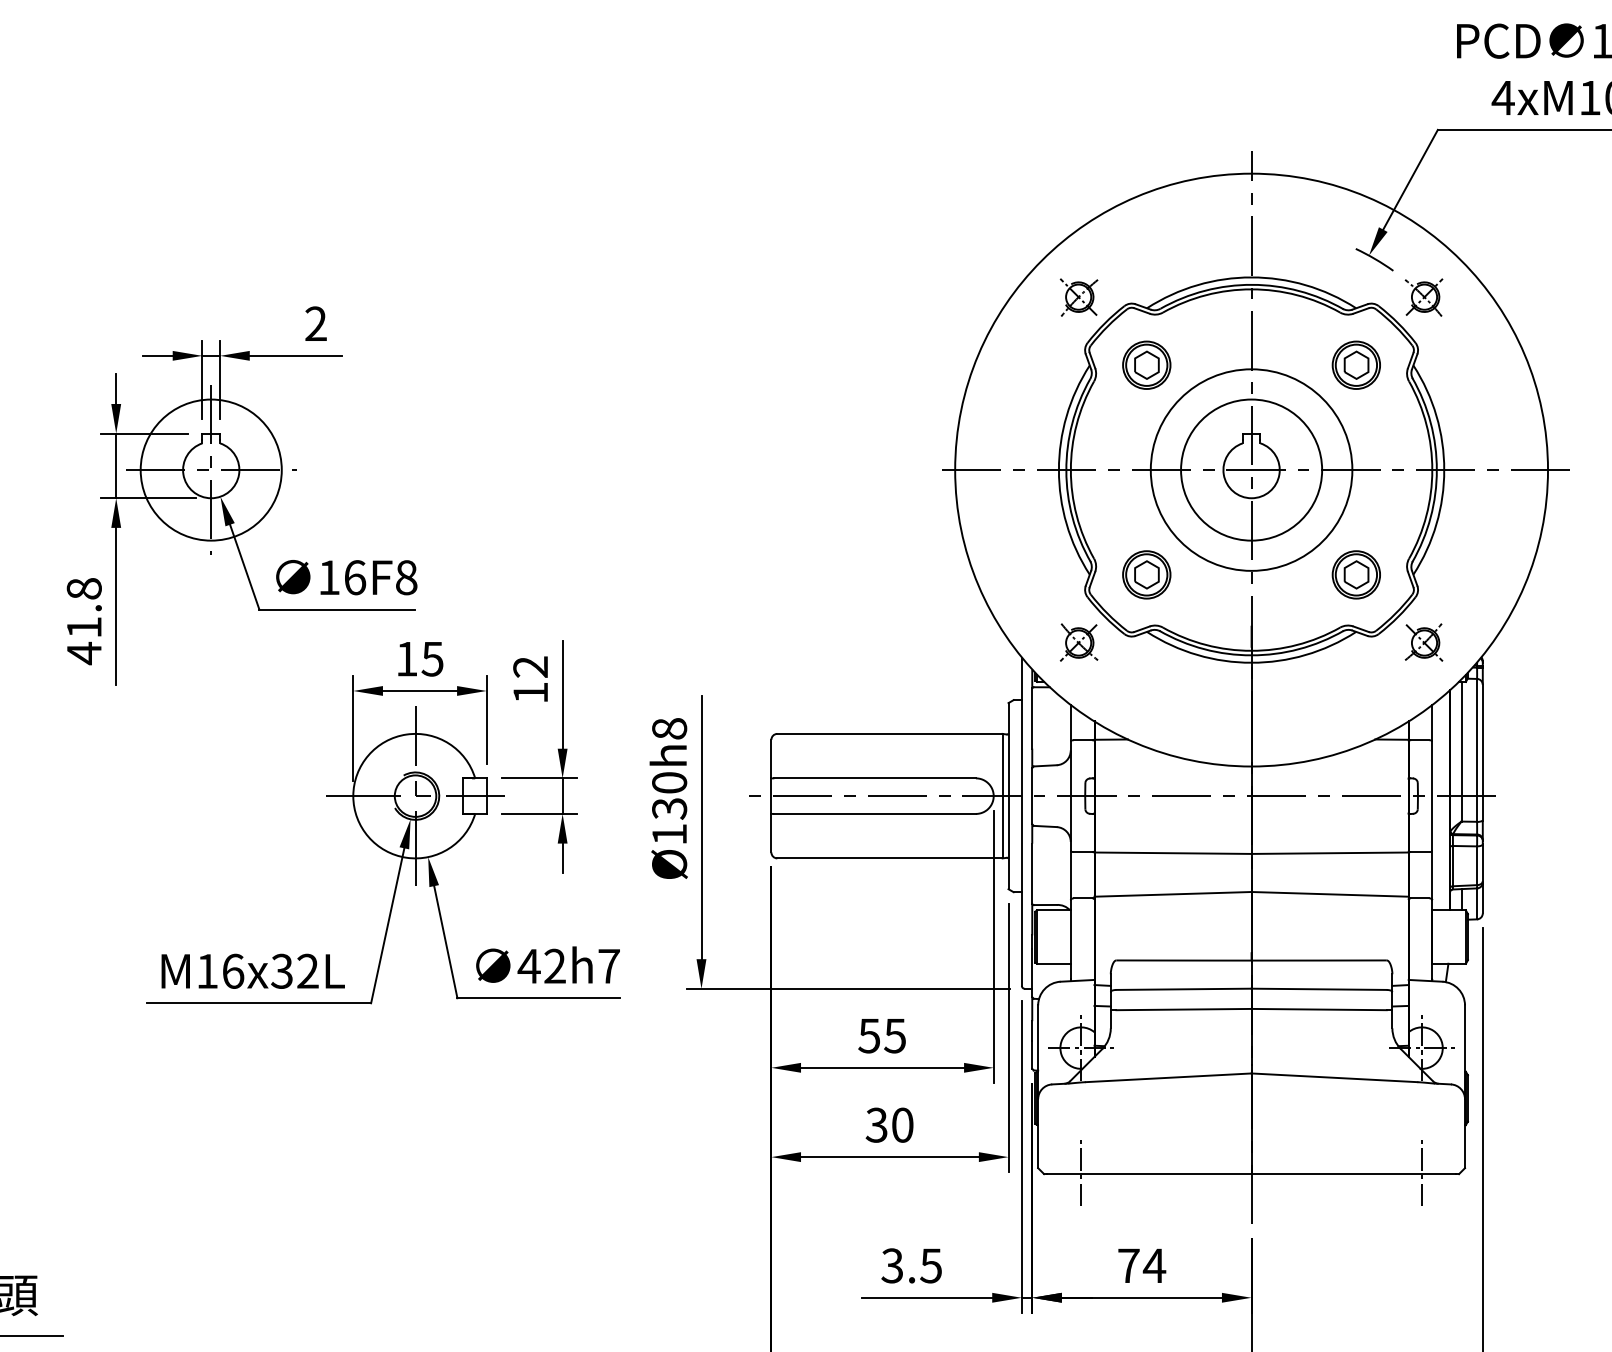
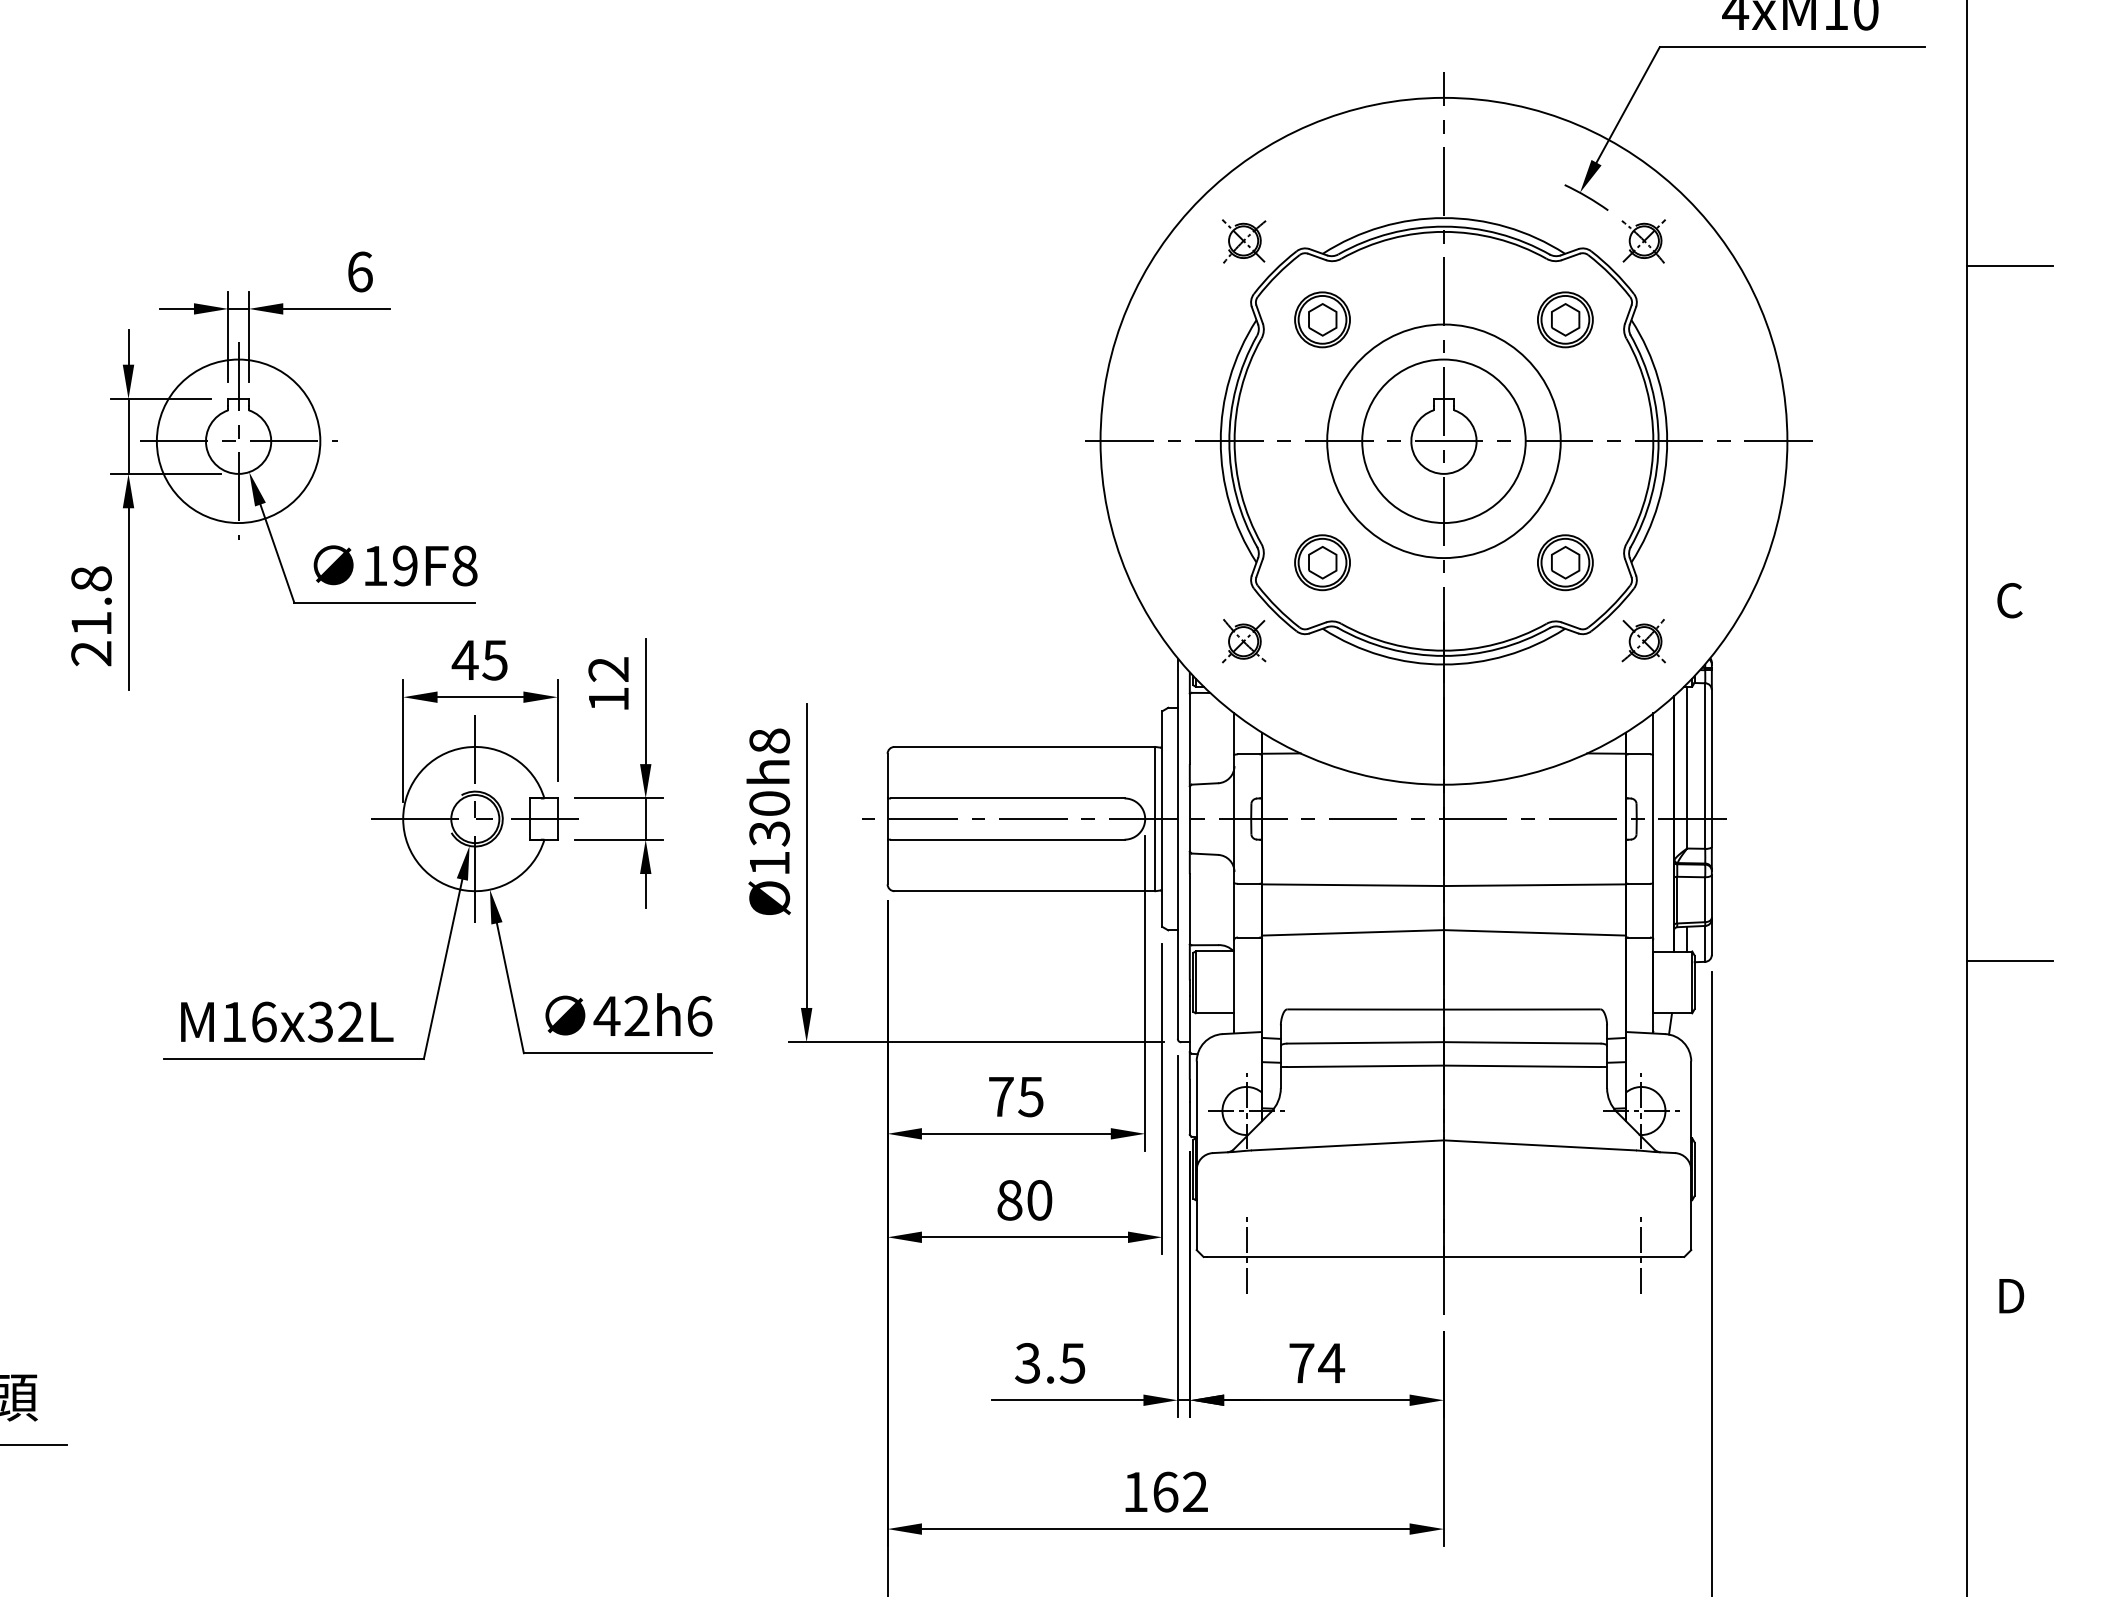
text: (315, 323) -> (359, 271), 2 -> 6
text: (355, 577) -> (405, 565), 16F8 -> 19F8
text: (84, 653) -> (91, 653), 41.8 -> 21.8
text: (406, 658) -> (464, 659), 15 -> 45
text: (609, 965) -> (699, 1015), 42h7 -> 42h6
text: (868, 1036) -> (1000, 1097), 55 -> 75
text: (876, 1125) -> (1009, 1200), 30 -> 80

